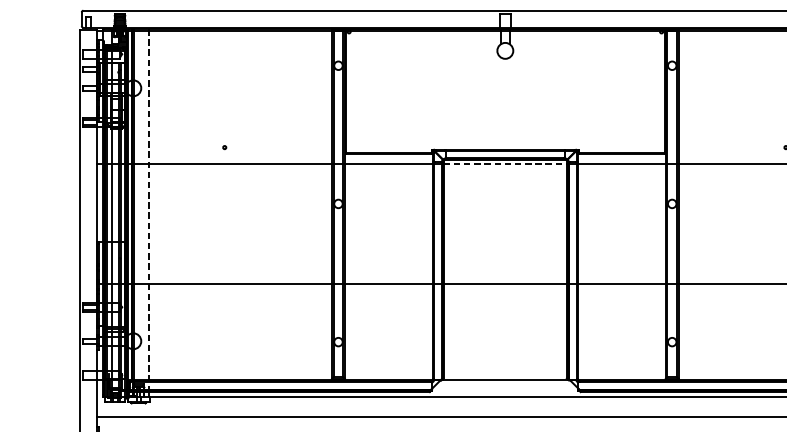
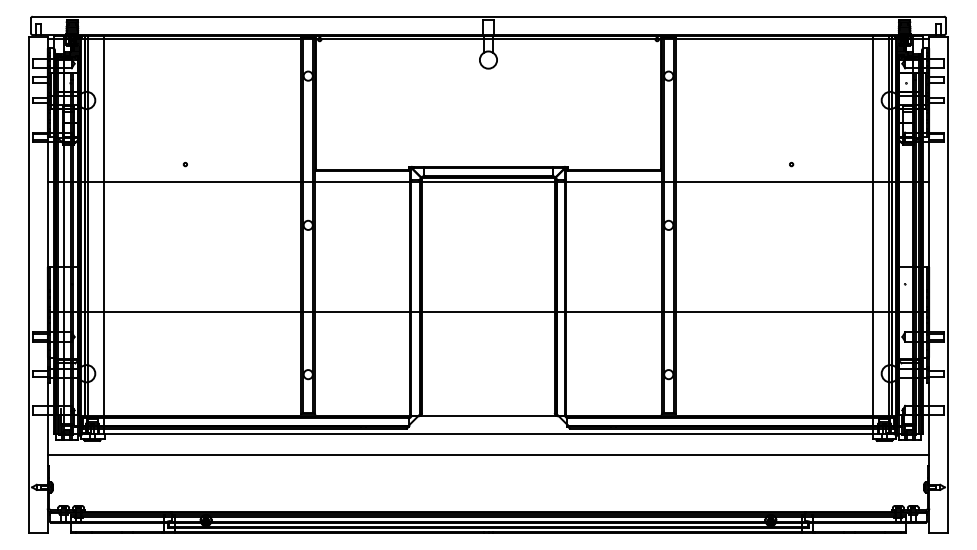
line: (505, 164) -> (488, 182), dashed -> solid
line: (148, 209) -> (103, 231), dashed -> solid

